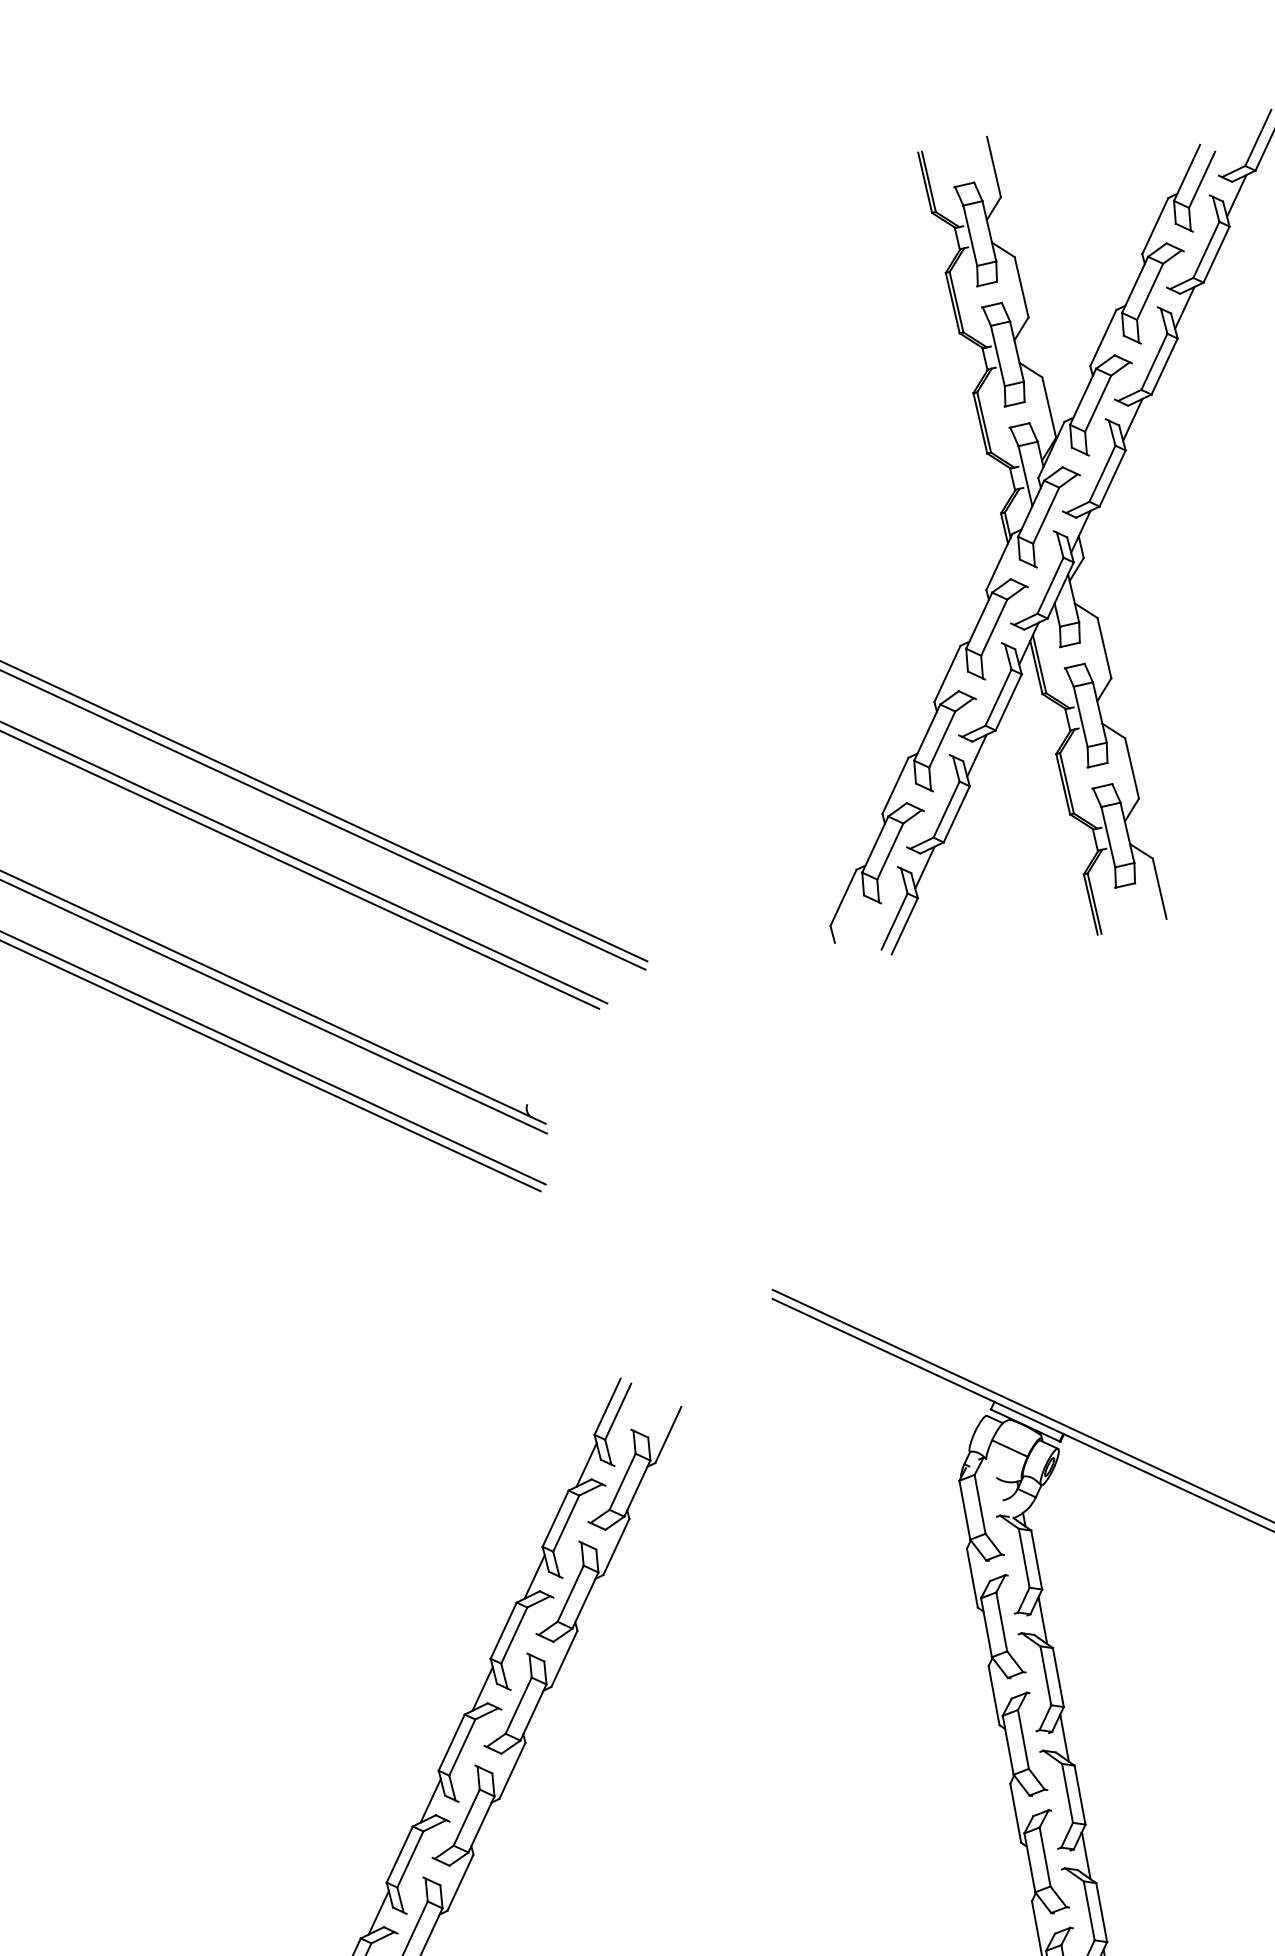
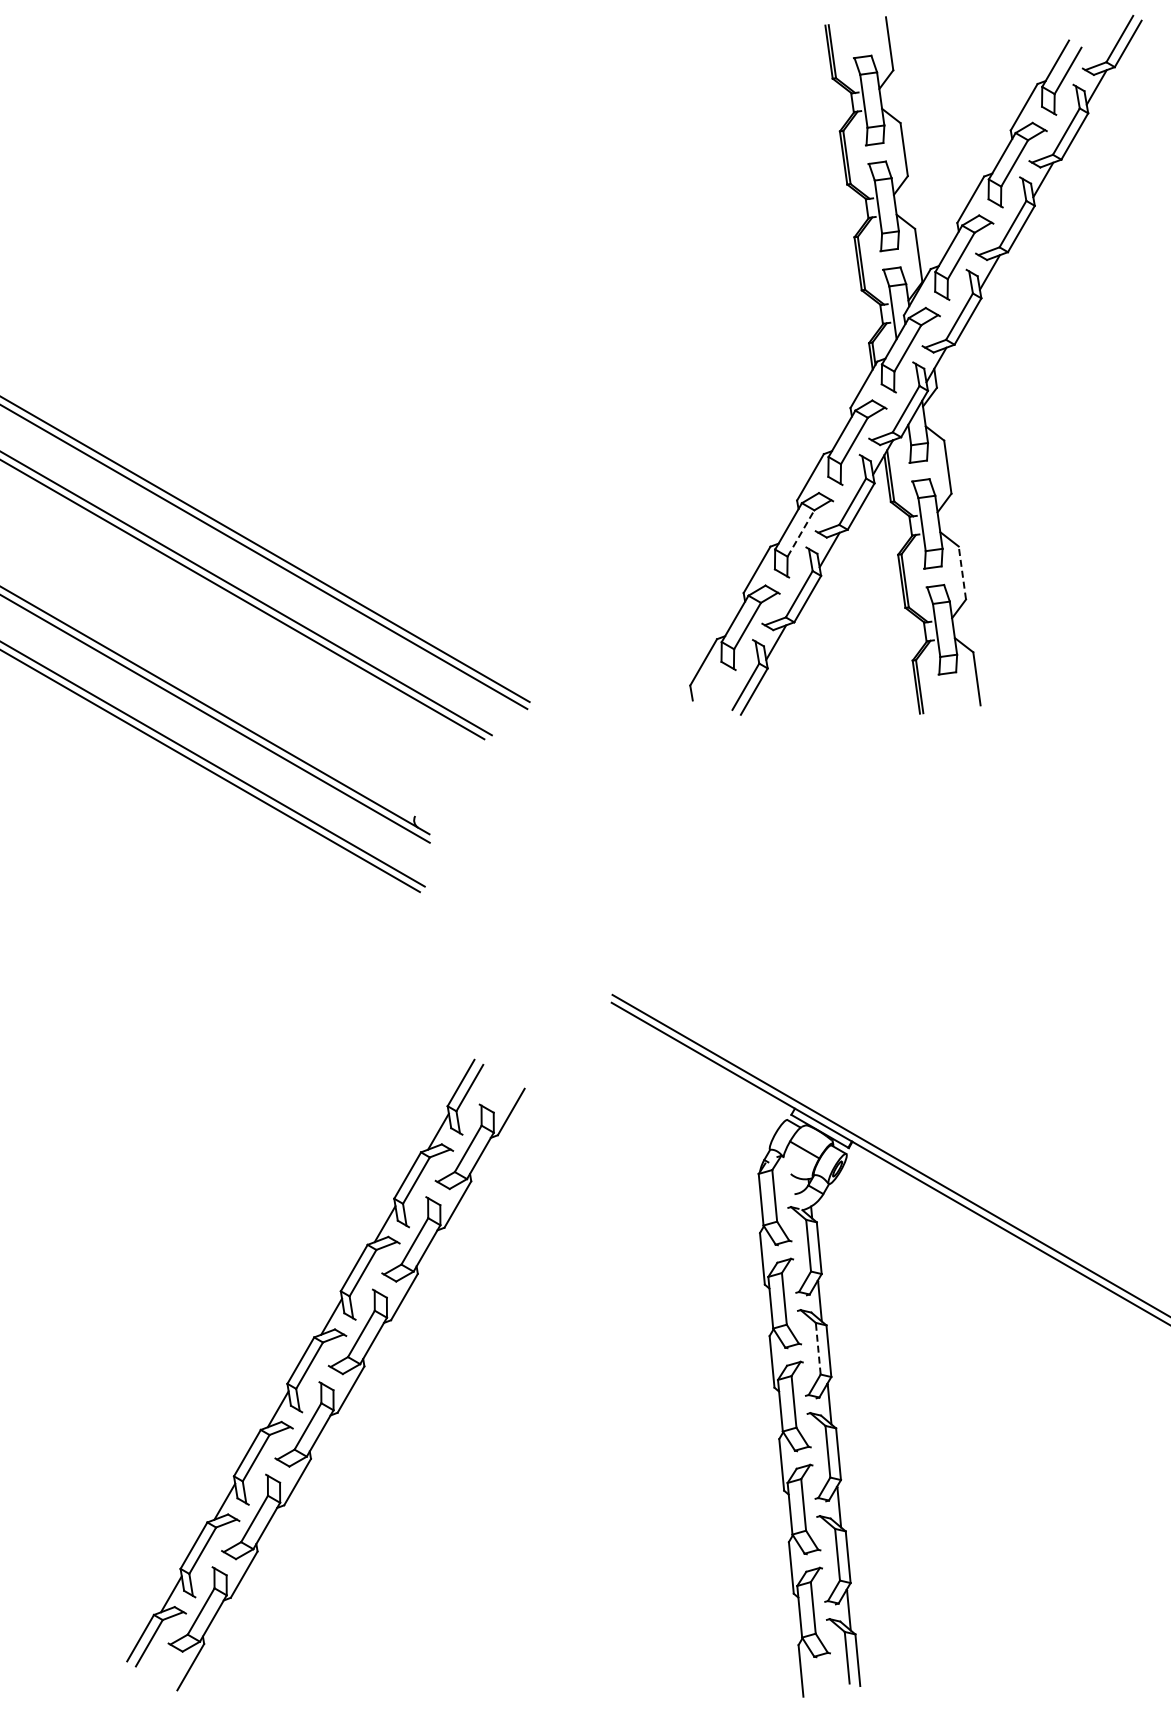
line: (941, 739) -> (800, 533), solid -> dashed
line: (1132, 769) -> (962, 573), solid -> dashed
line: (1046, 1675) -> (818, 1348), solid -> dashed

